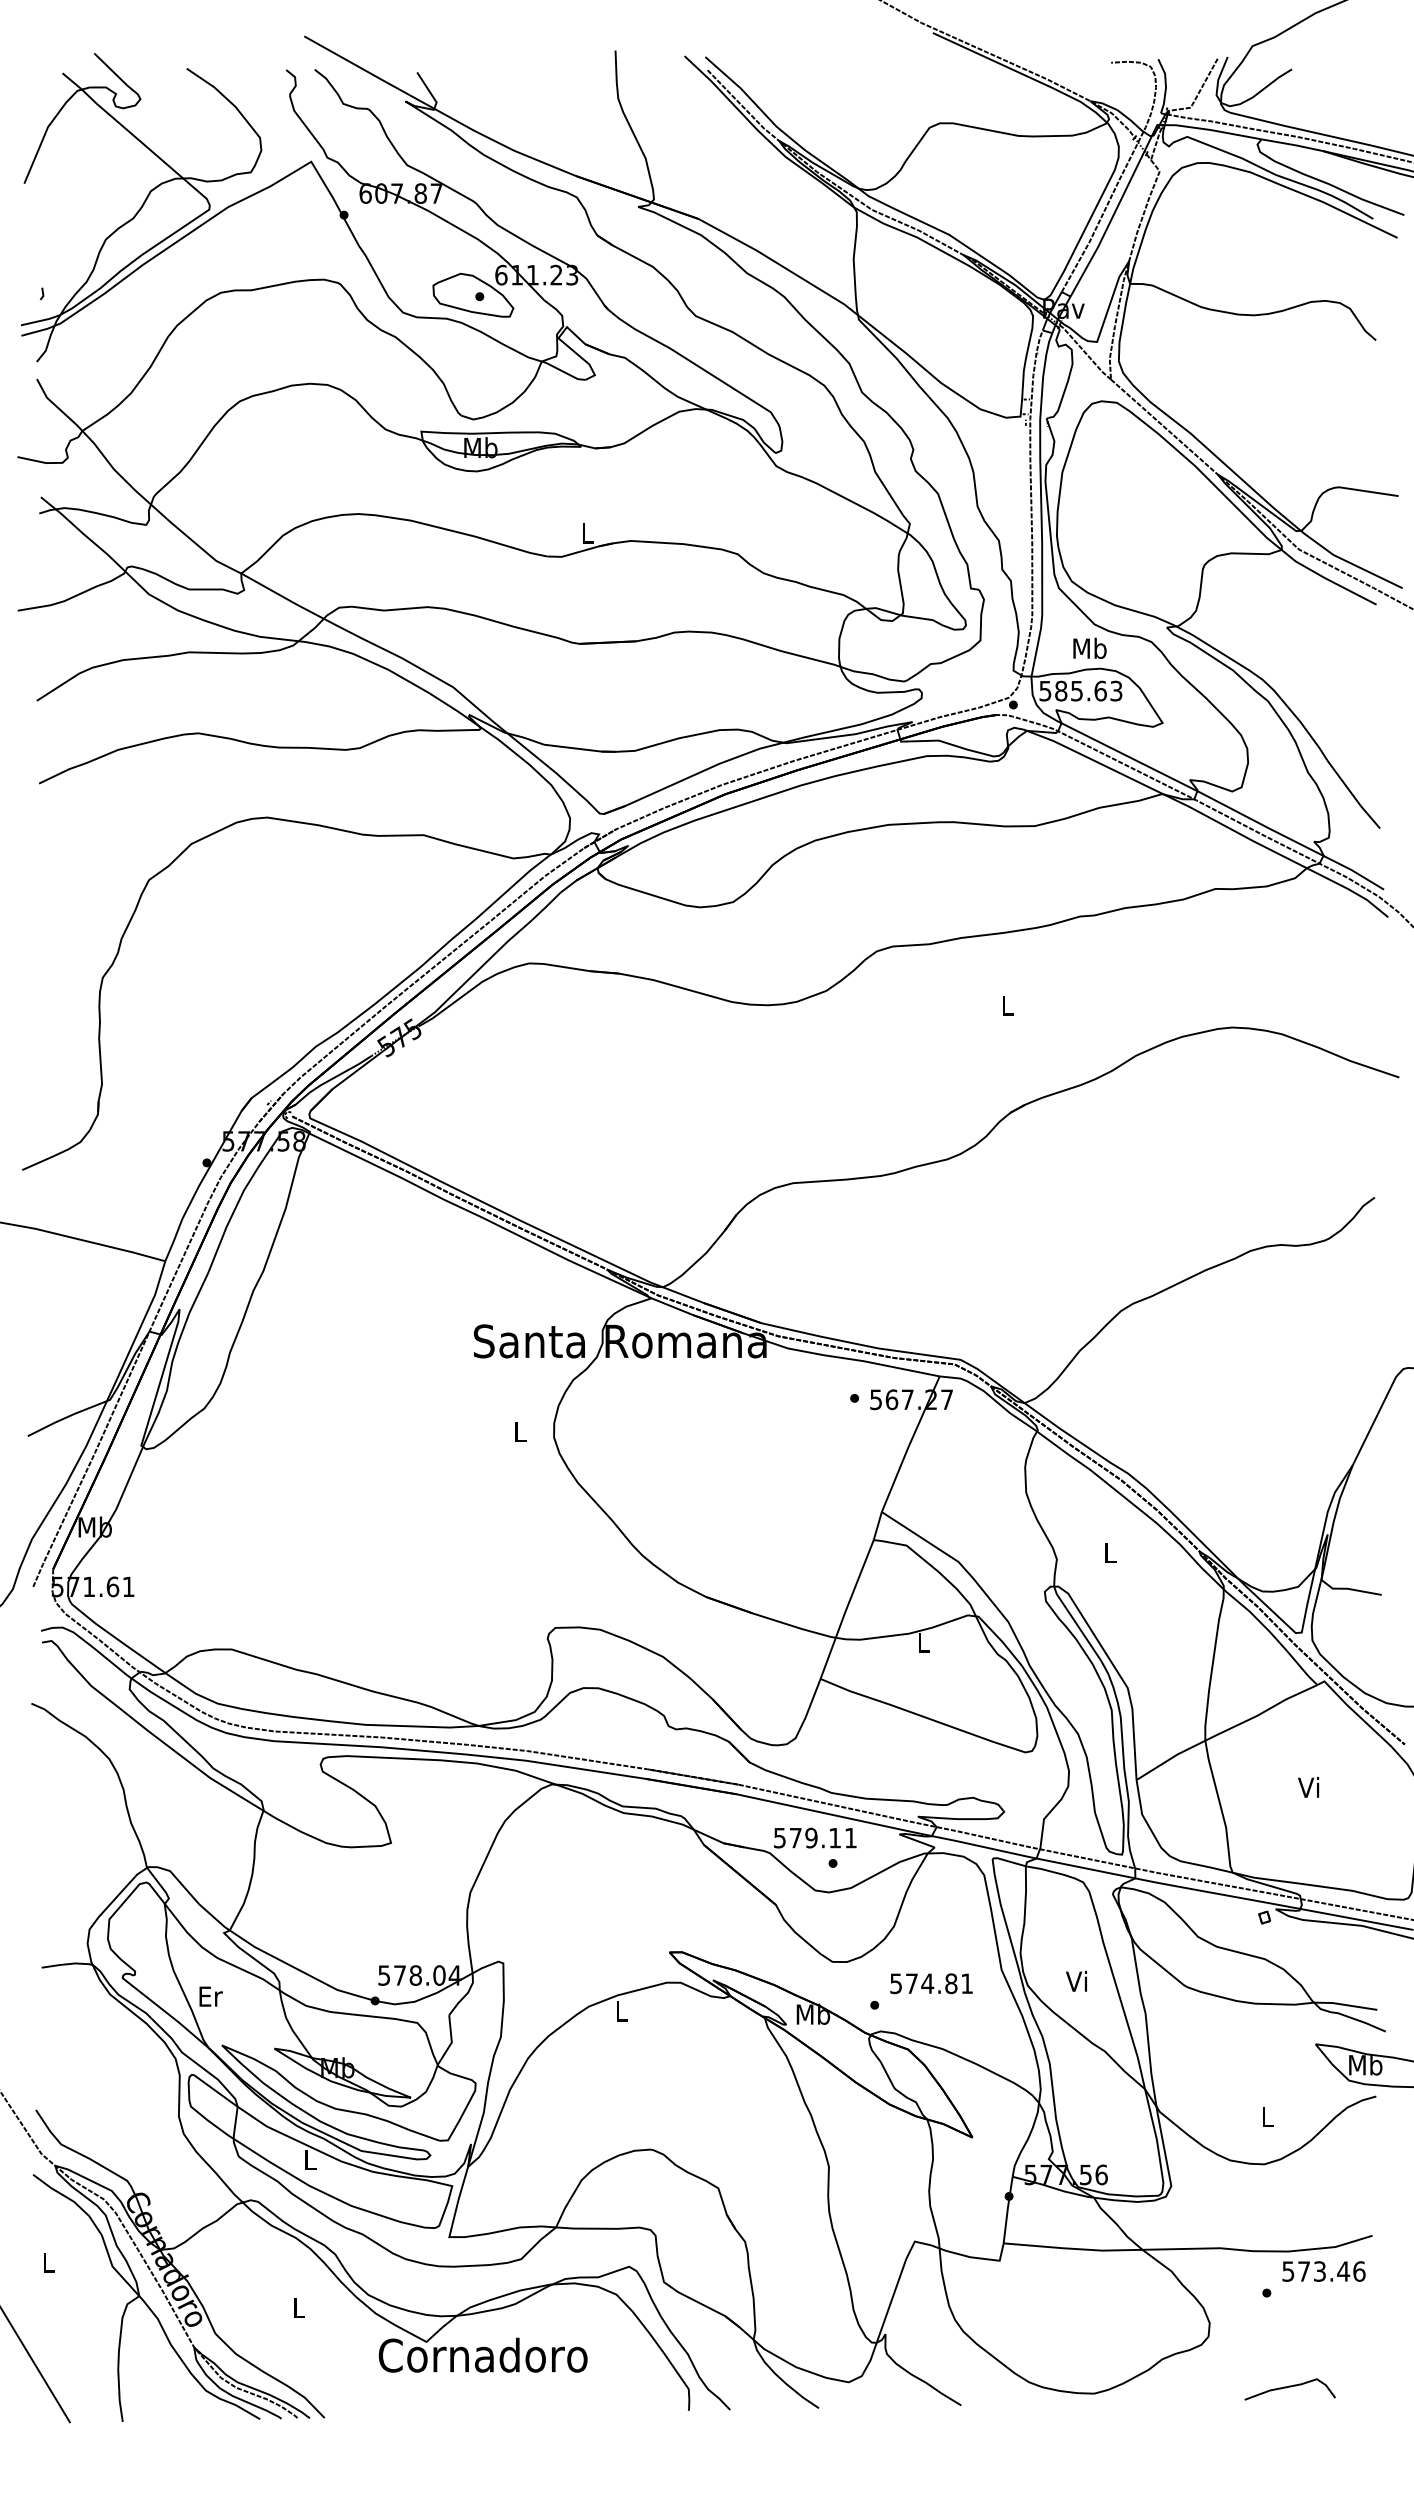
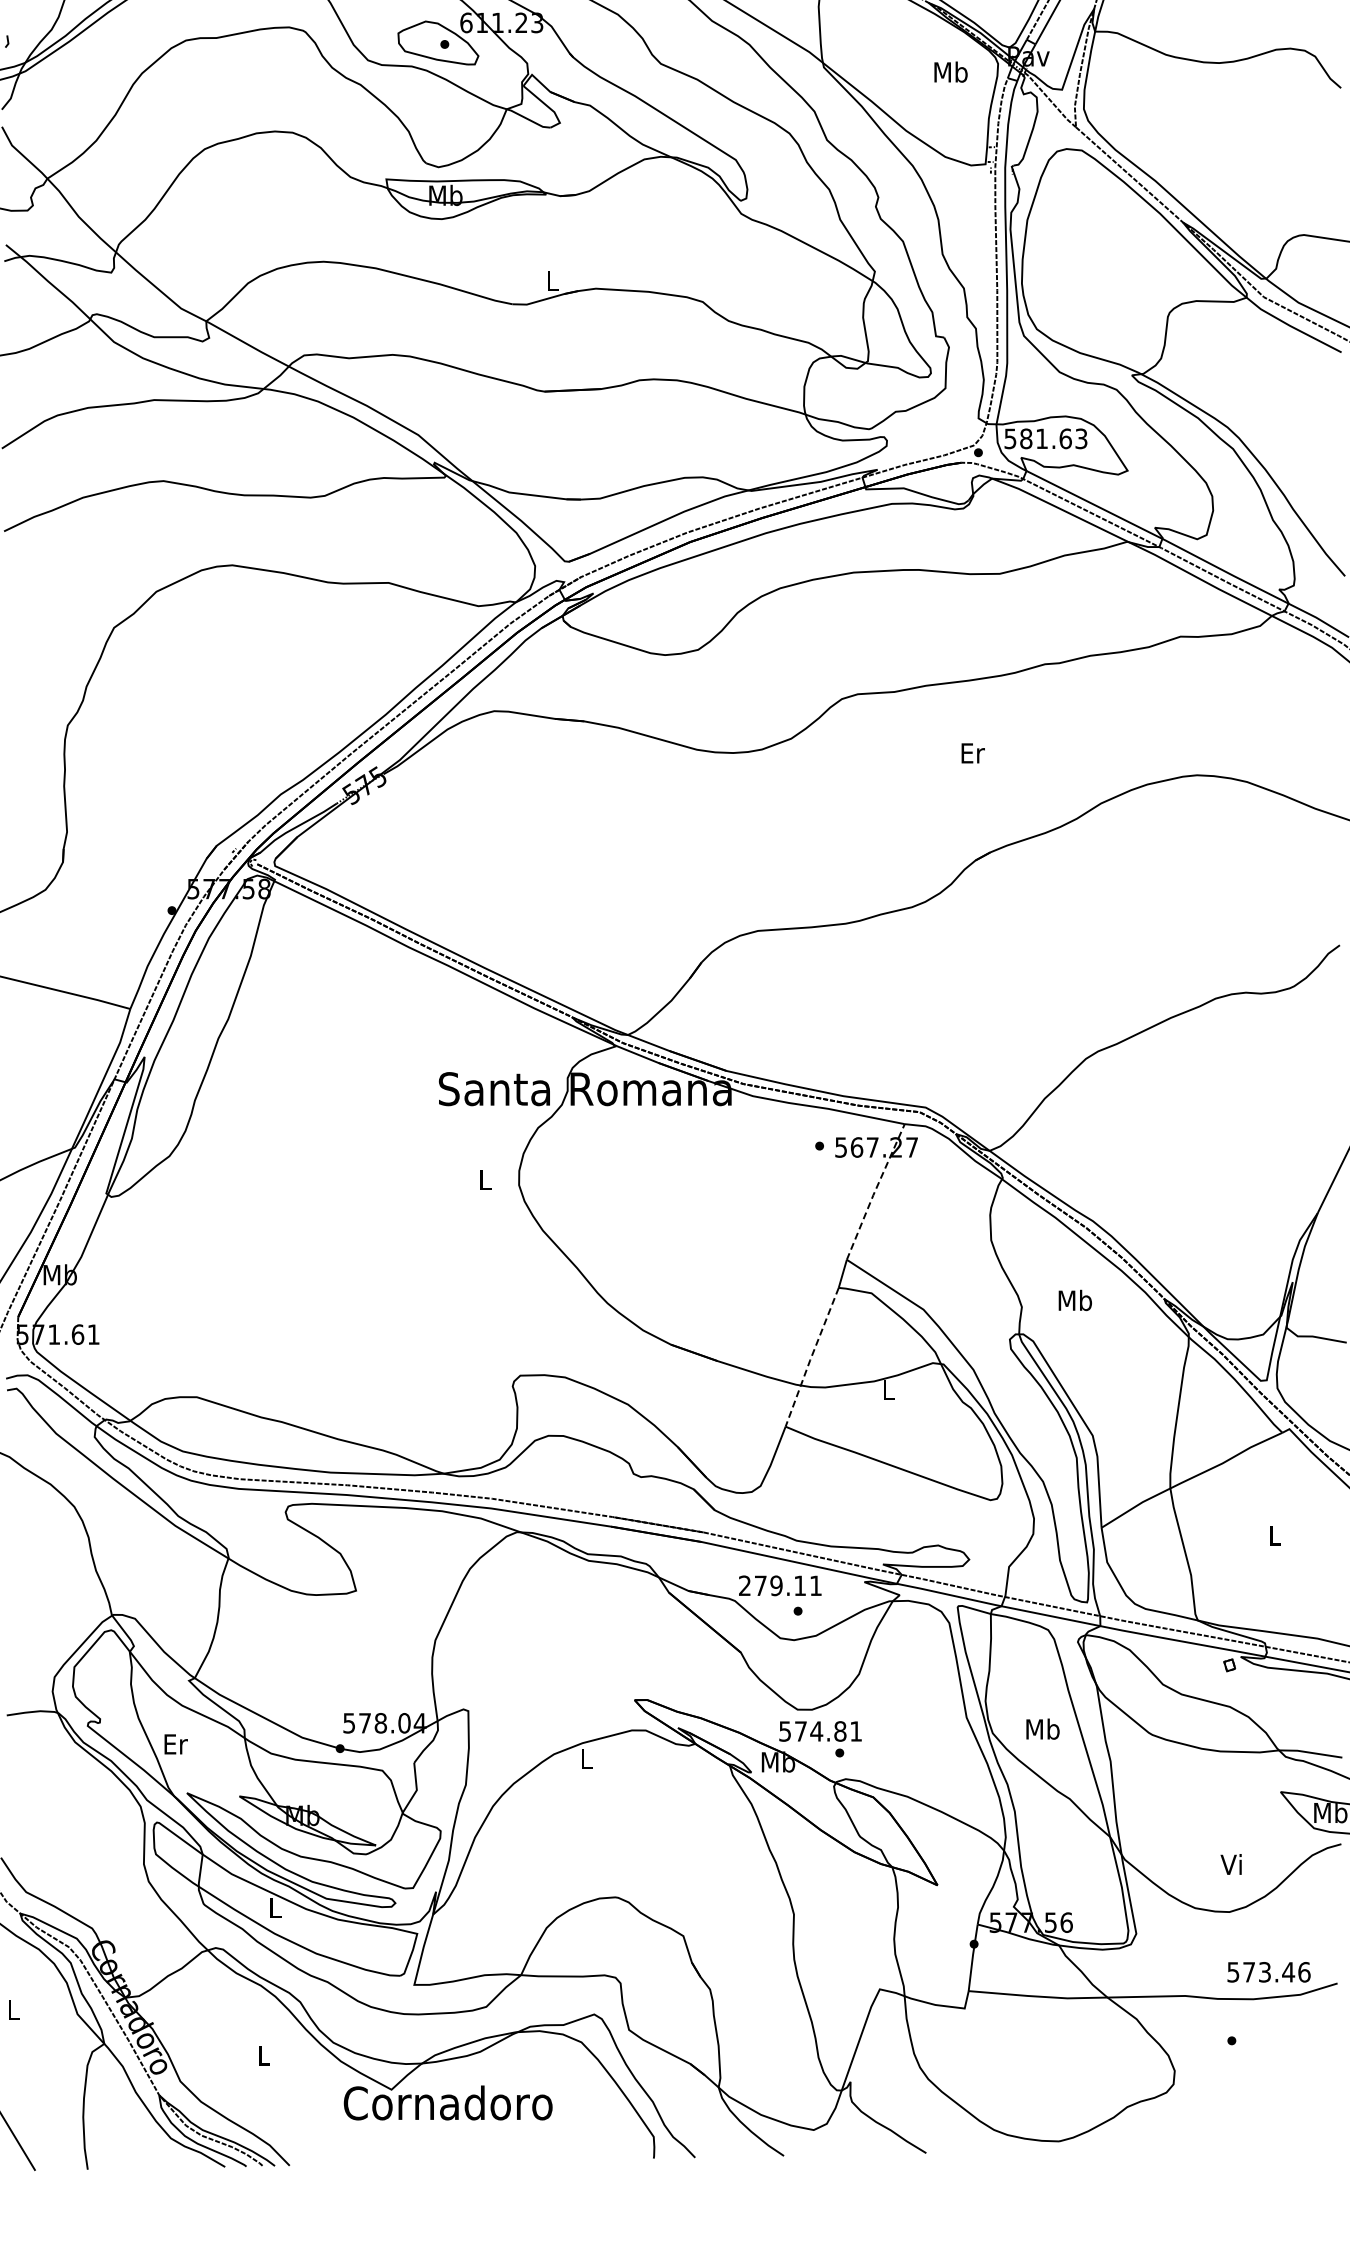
text: (1089, 647) -> (950, 71), moved
text: (1076, 691) -> (1041, 439), 585.63 -> 581.63
text: (1007, 1005) -> (972, 753), L -> Er
line: (909, 1443) -> (874, 1191), solid -> dashed
text: (1109, 1552) -> (1074, 1300), L -> Mb
line: (846, 1609) -> (811, 1357), solid -> dashed
text: (1308, 1787) -> (1273, 1535), Vi -> L
text: (779, 1837) -> (744, 1585), 579.11 -> 279.11
text: (1077, 1981) -> (1042, 1729), Vi -> Mb
text: (931, 1983) -> (820, 1731), moved
text: (1265, 2116) -> (1230, 1864), L -> Vi
text: (1323, 2271) -> (1268, 1972), moved
curve: (1289, 2387) -> (1254, 2135), removed

